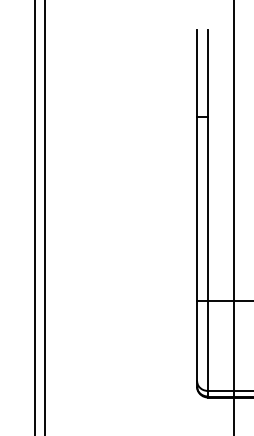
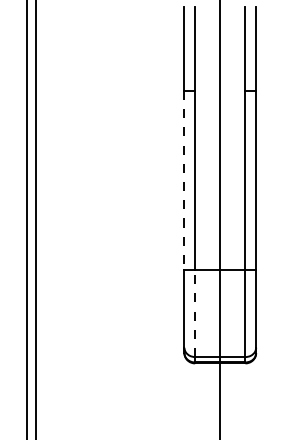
line: (197, 209) -> (184, 180), solid -> dashed
line: (208, 346) -> (195, 313), solid -> dashed

